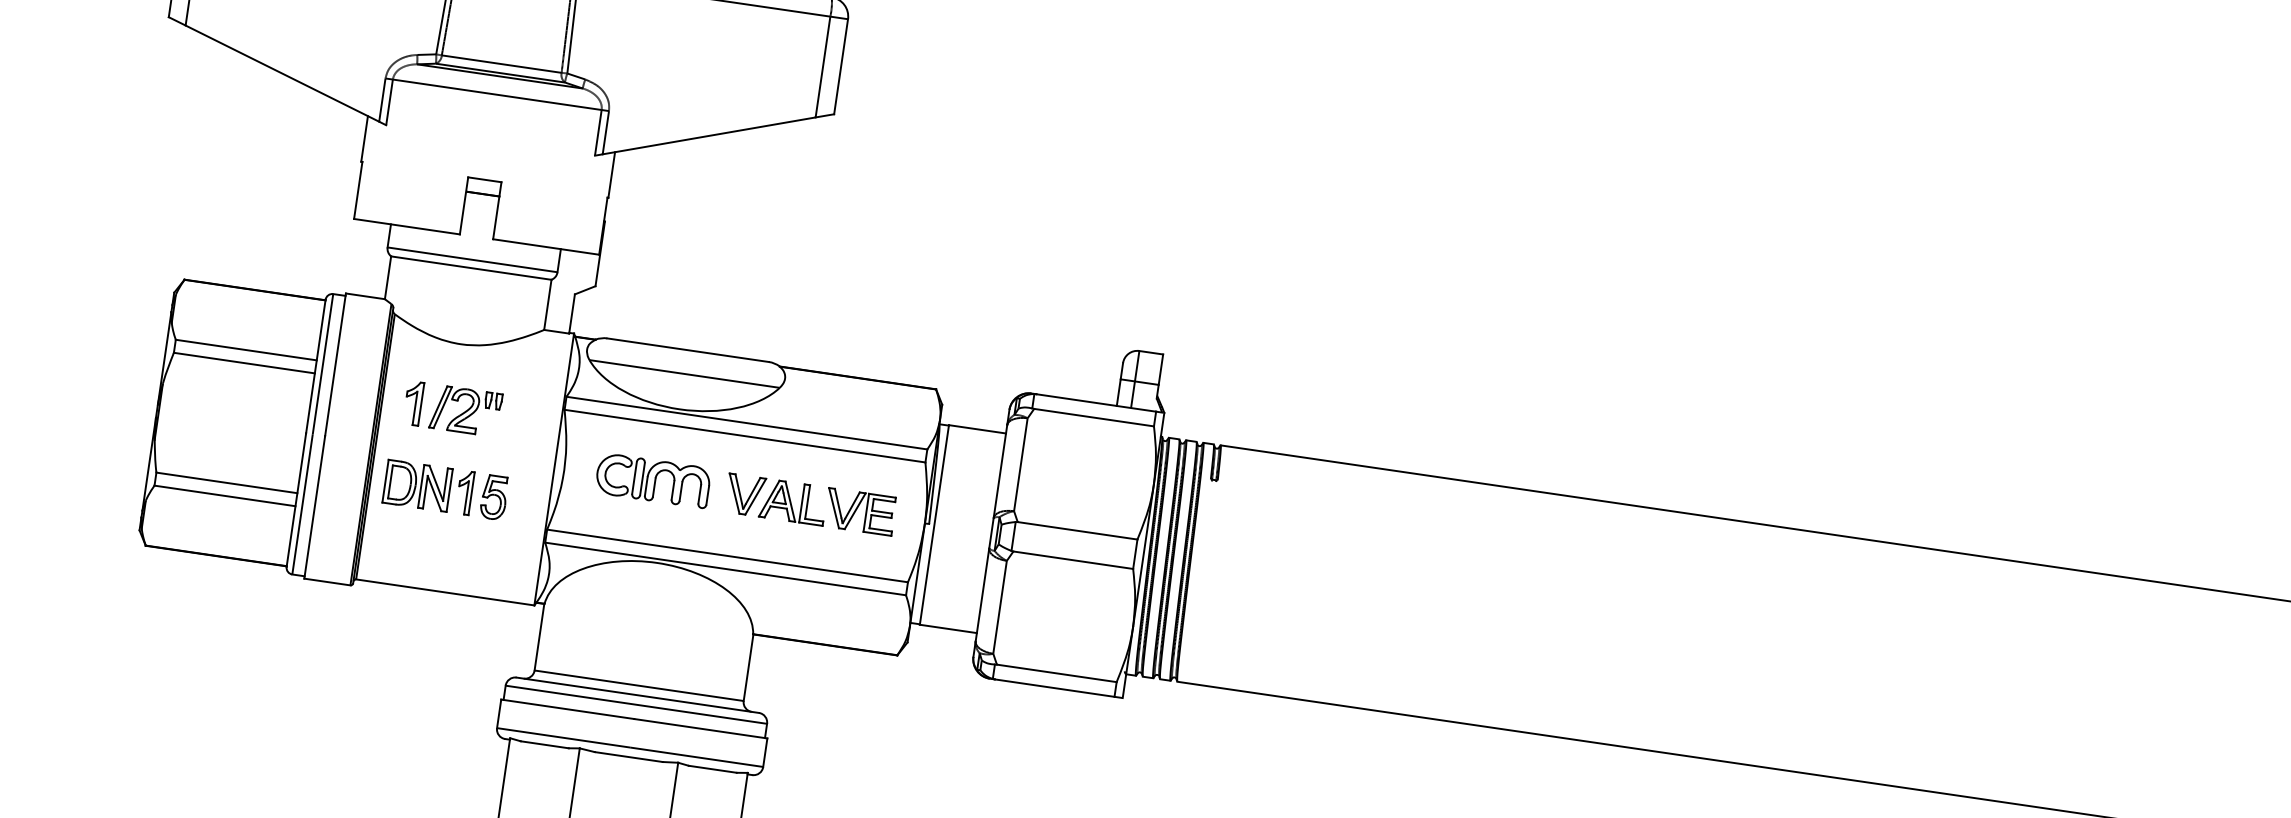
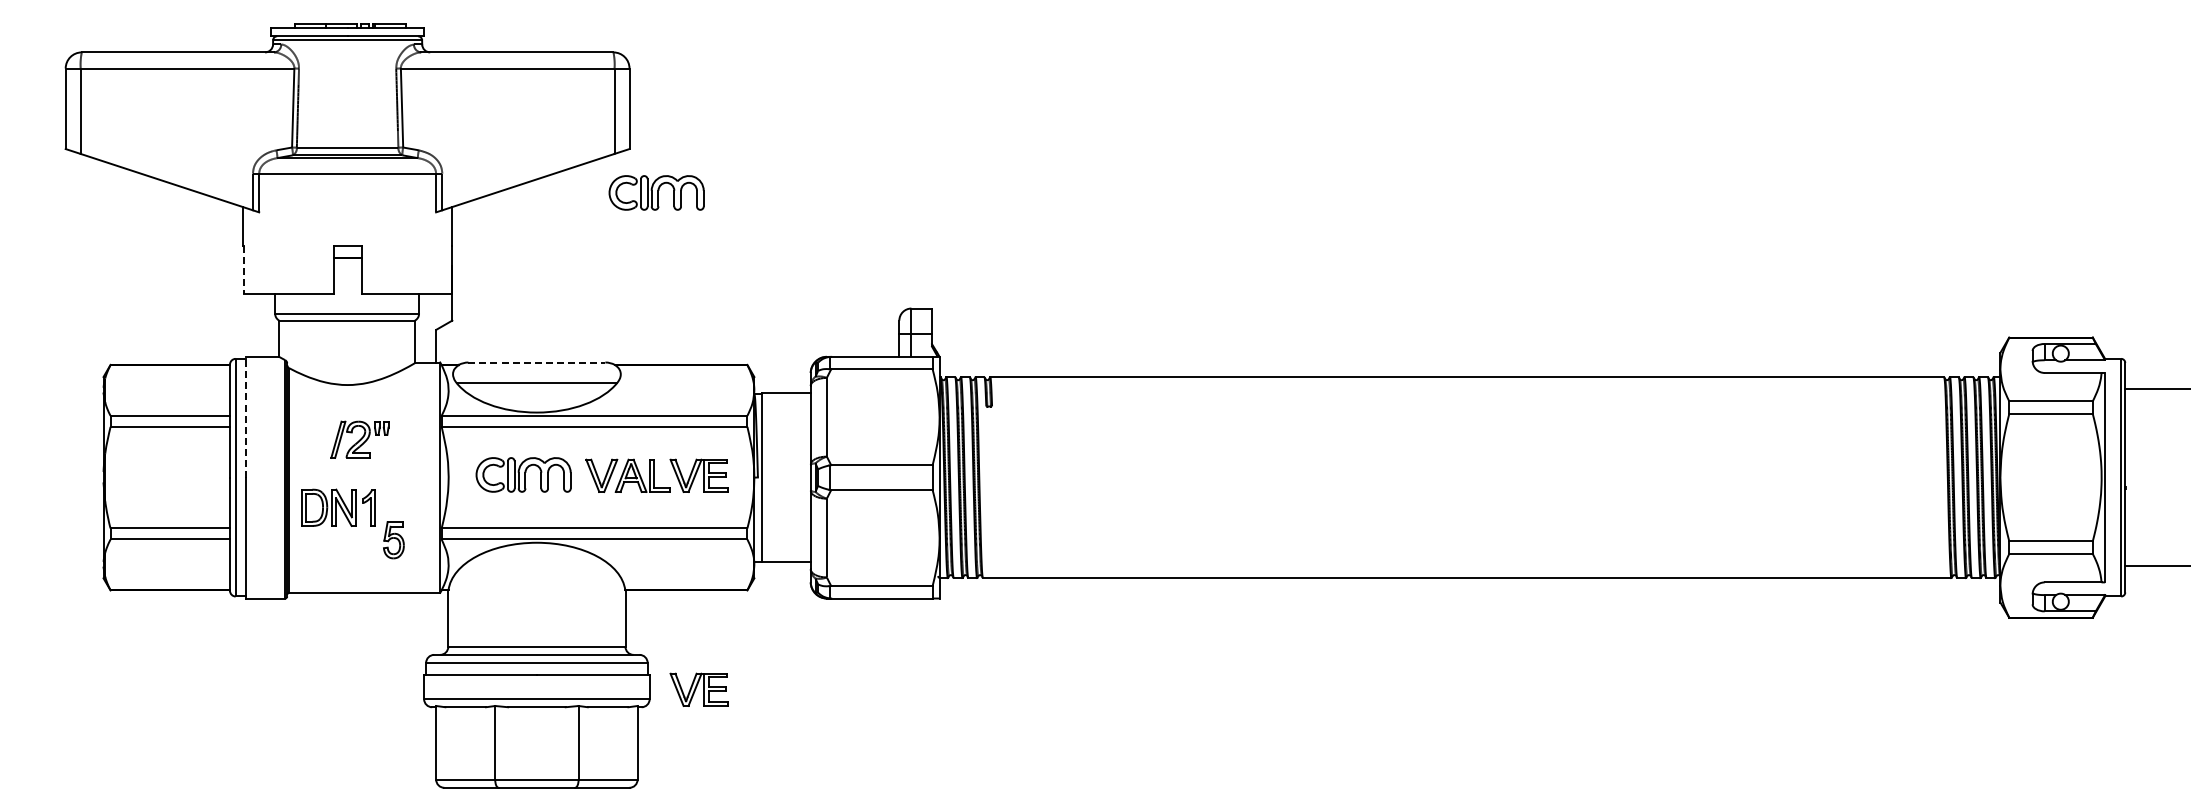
part: (858, 170) -> (656, 192), added
line: (357, 191) -> (243, 270), solid -> dashed
line: (688, 350) -> (537, 362), solid -> dashed
line: (336, 363) -> (246, 416), solid -> dashed
part: (413, 402) -> (315, 439), removed
part: (493, 497) -> (393, 540), moved
part: (822, 763) -> (698, 689), added

